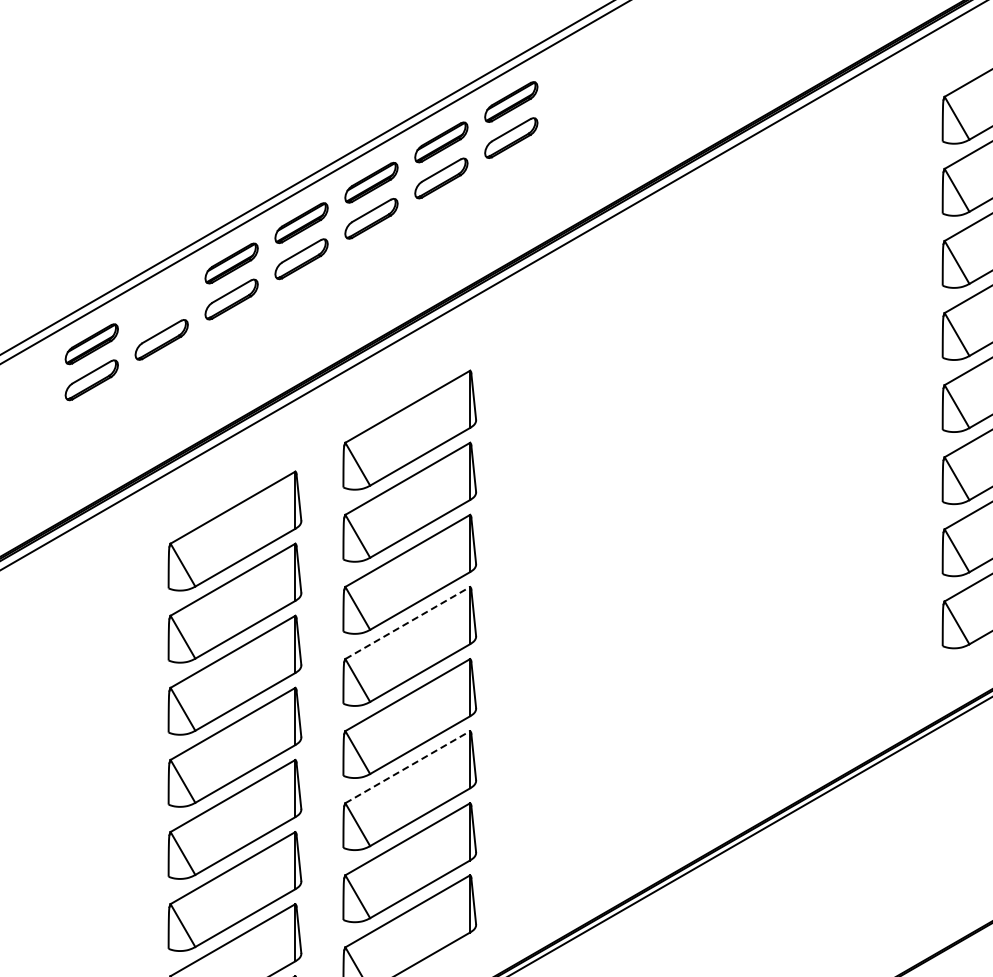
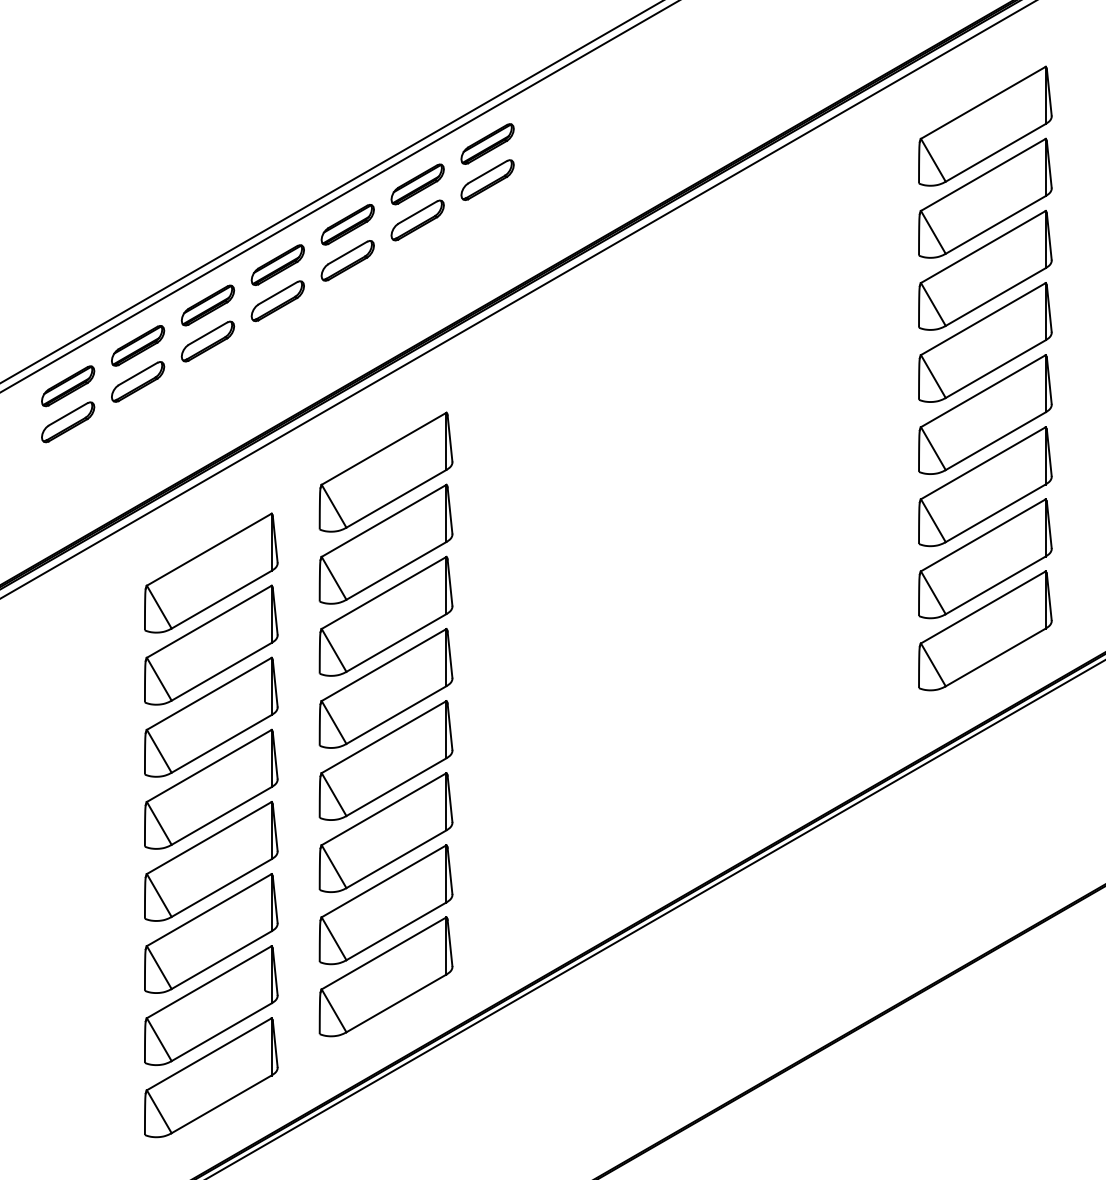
part: (162, 303) -> (138, 345), added
line: (408, 623) -> (384, 665), dashed -> solid
line: (408, 767) -> (384, 809), dashed -> solid

